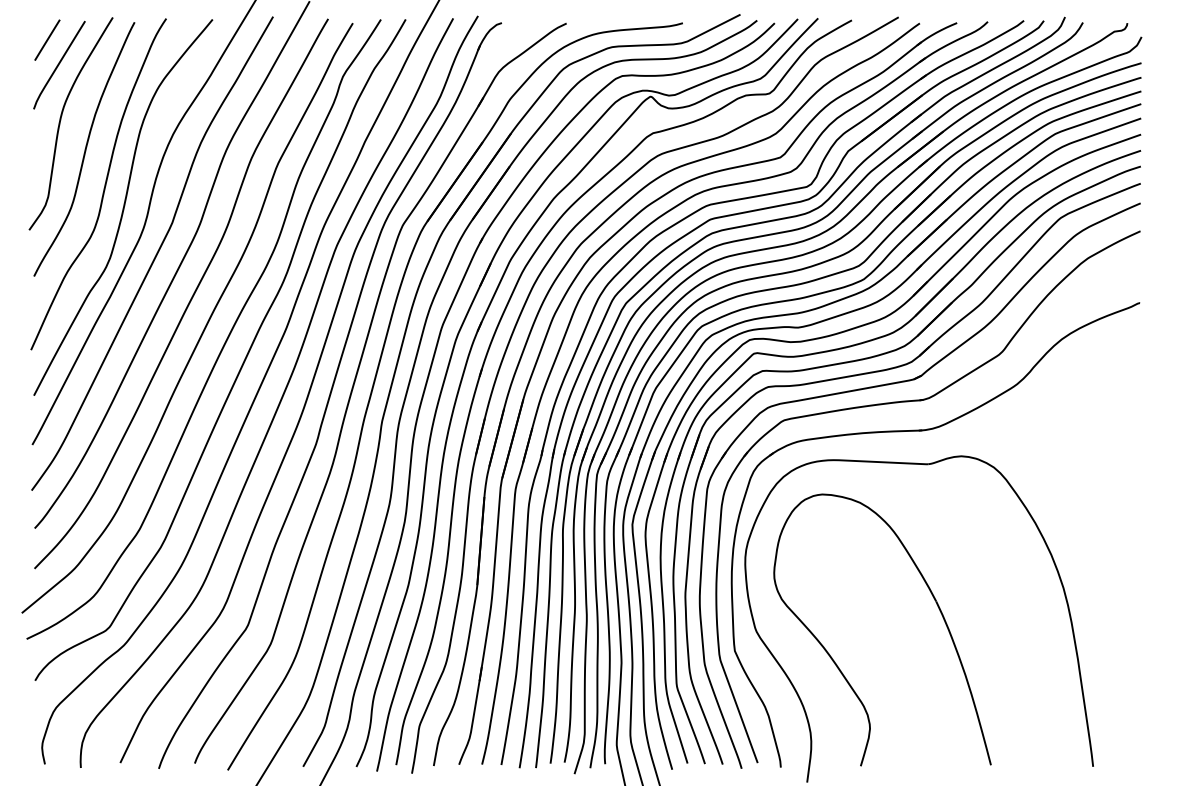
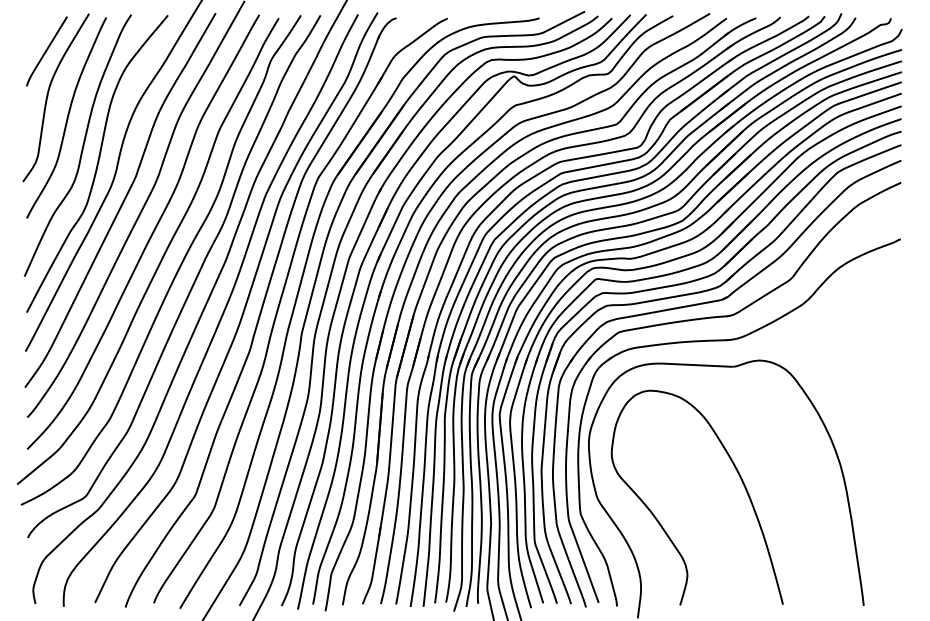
line: (47, 39) -> (37, 31), removed

